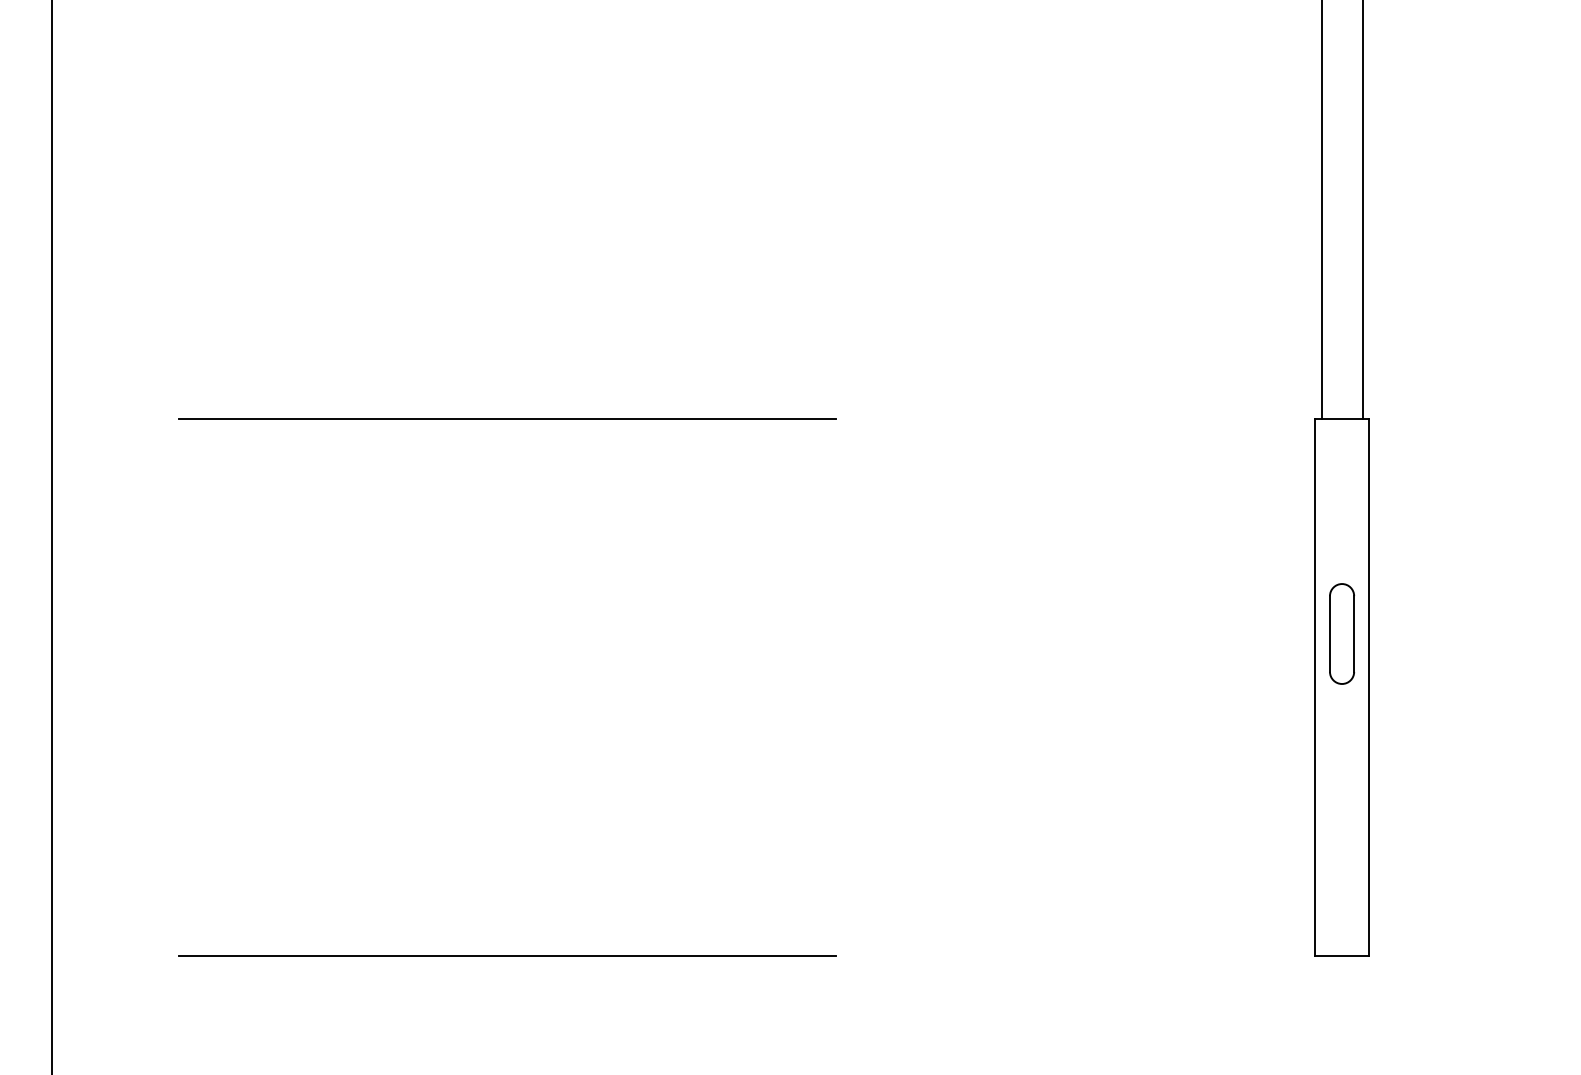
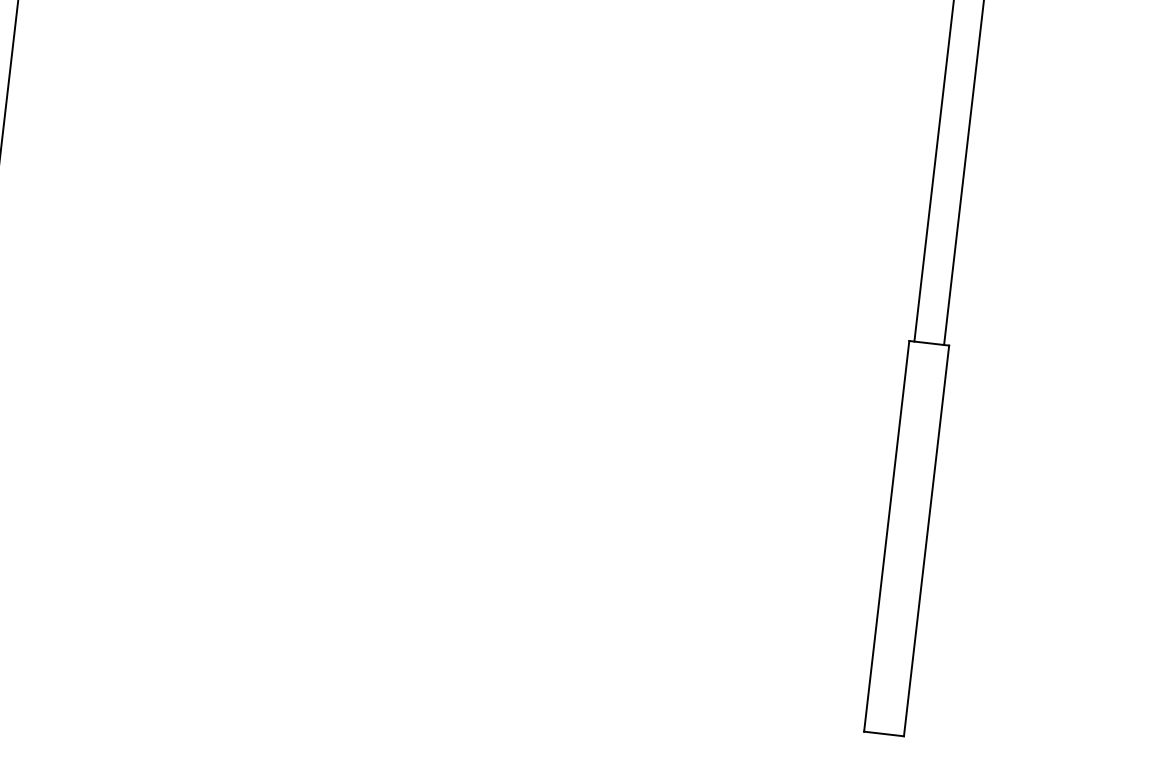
line: (507, 419) -> (322, 273), removed
part: (1341, 633) -> (910, 499), removed
line: (507, 956) -> (277, 663), removed

